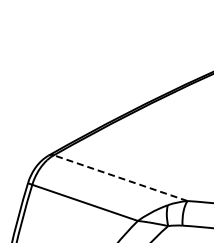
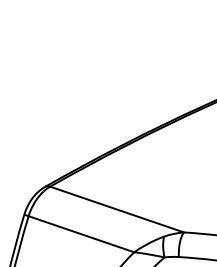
line: (121, 178) -> (117, 209), dashed -> solid

